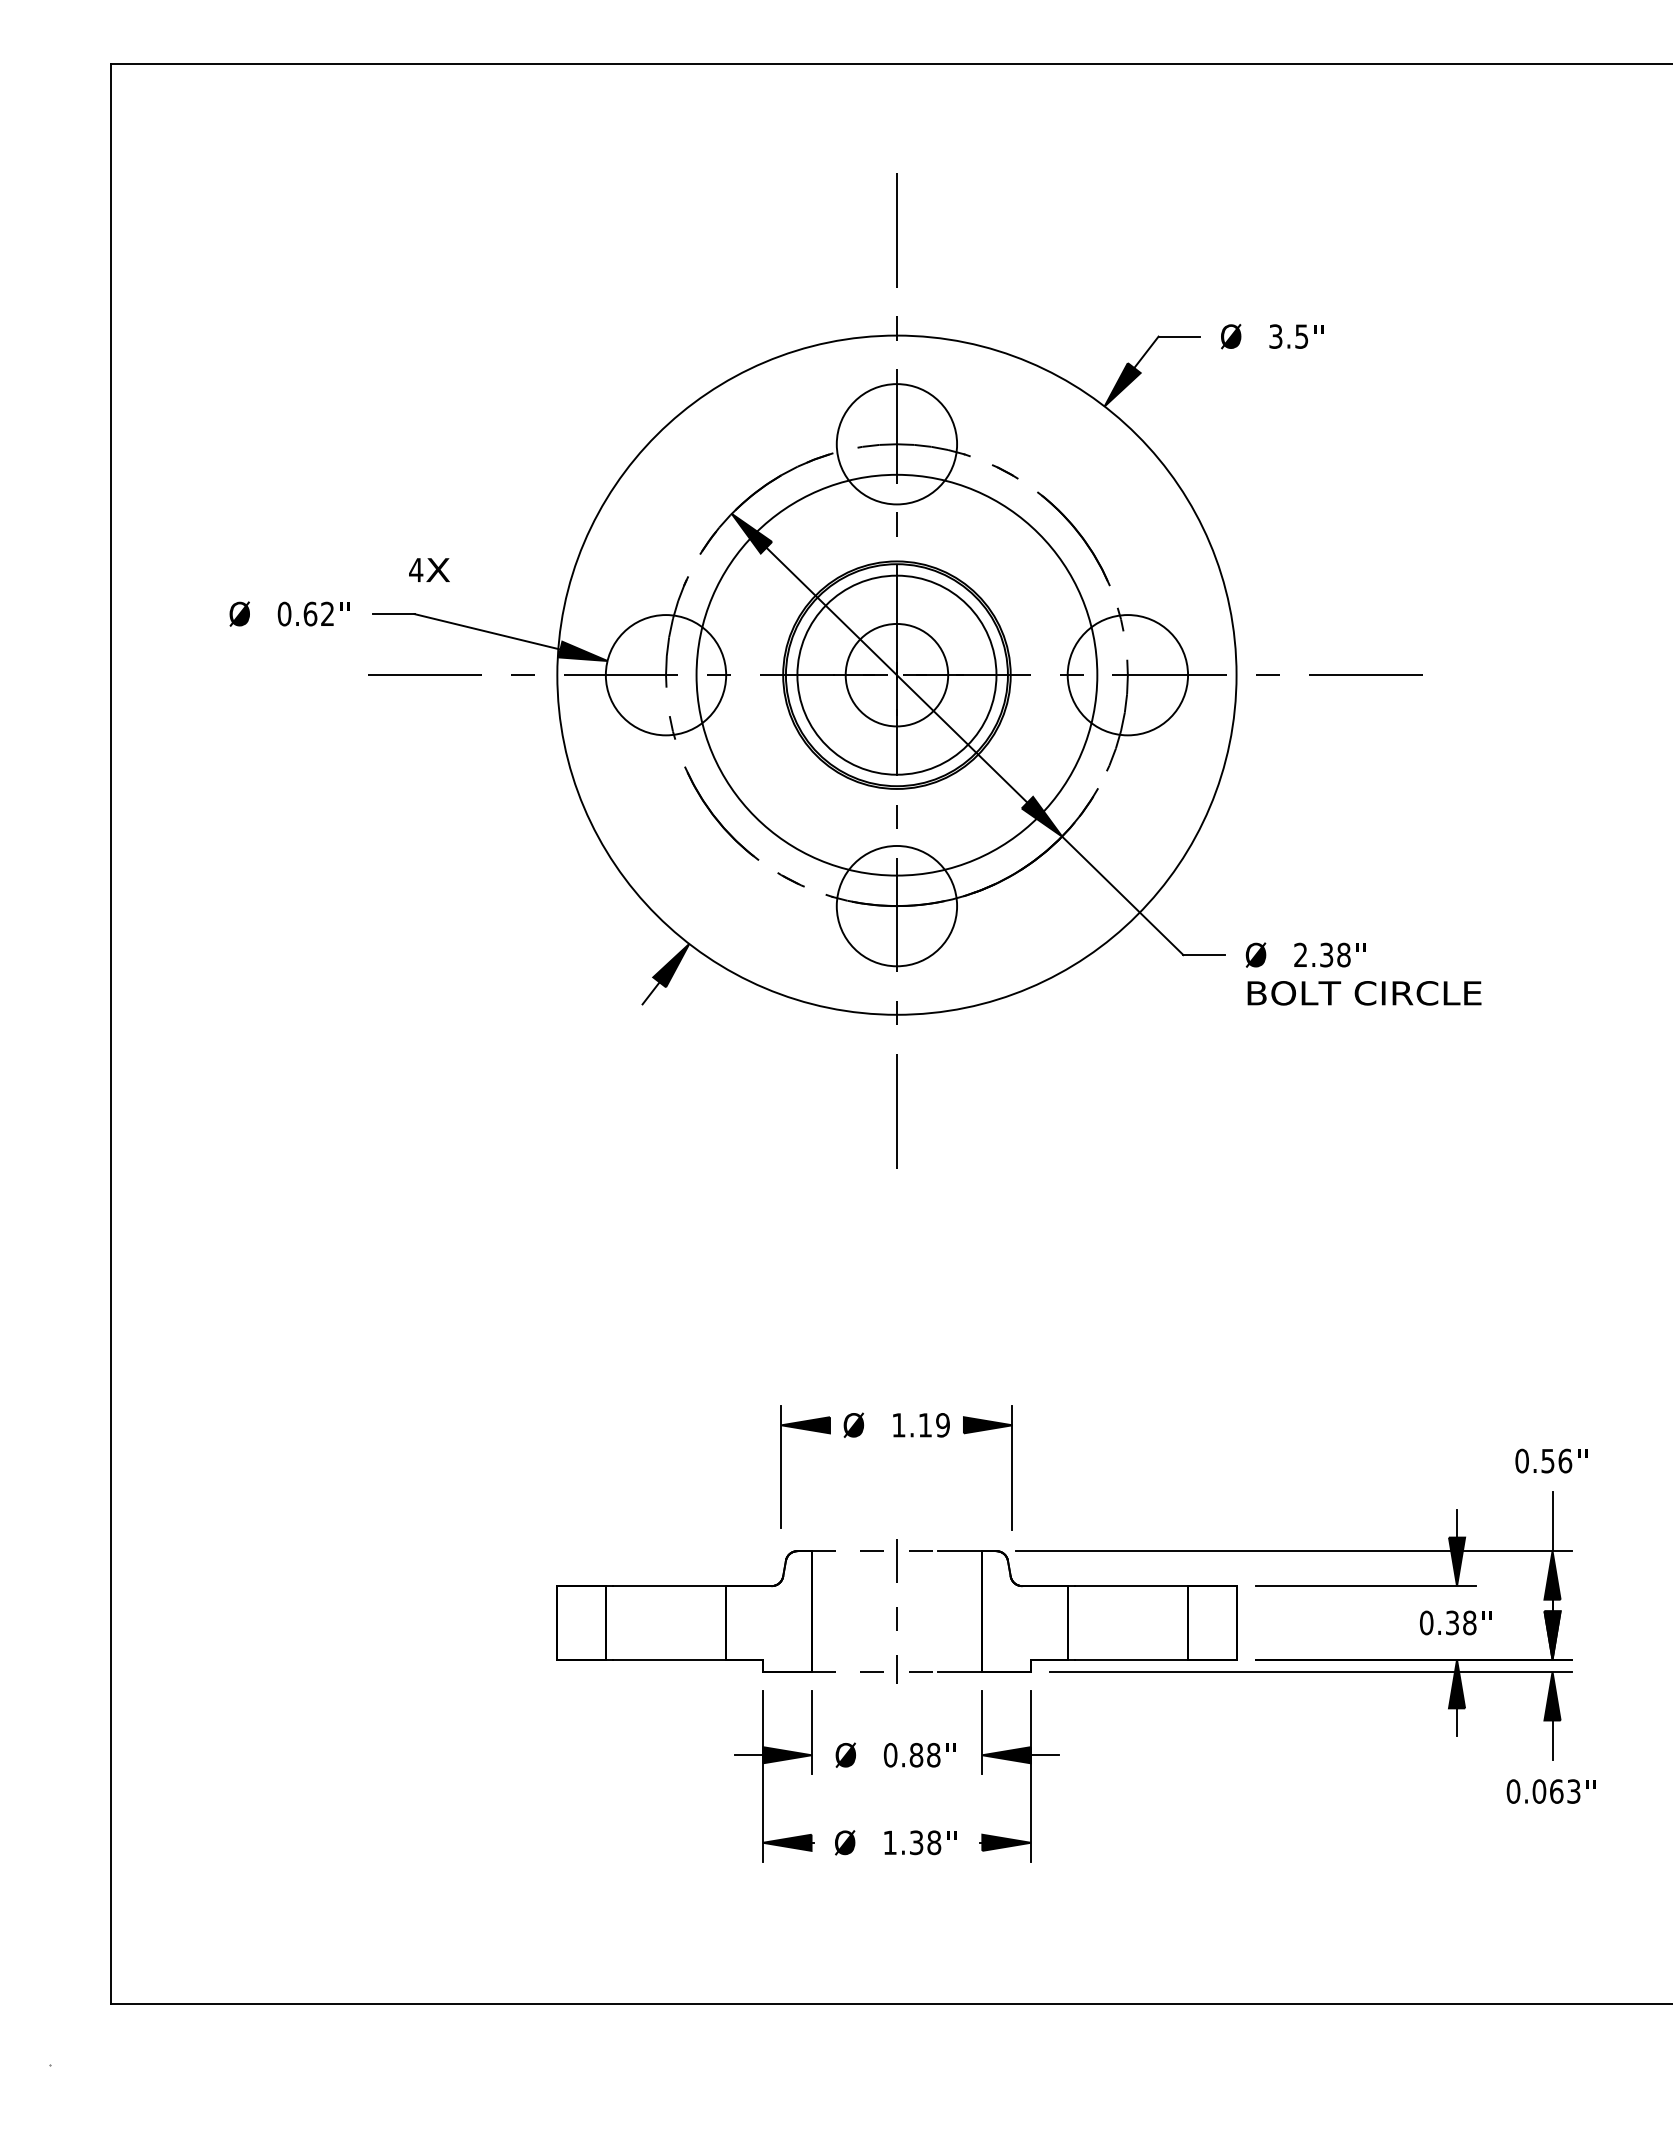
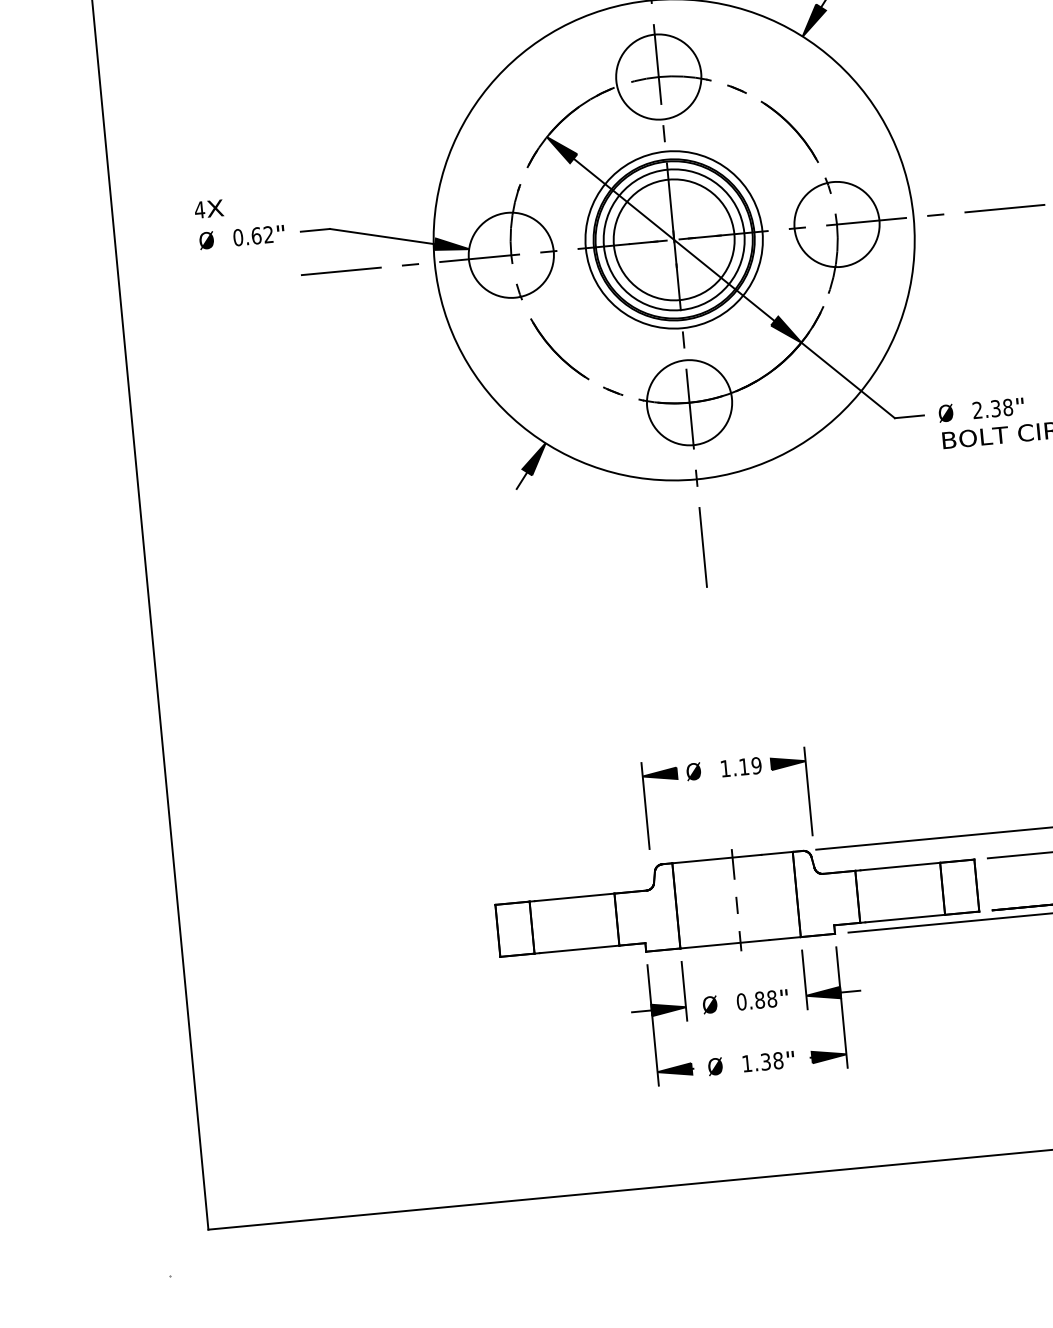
text: (429, 569) -> (209, 208), moved
circle: (896, 674) -> (673, 239), size x0.62
circle: (896, 674) -> (673, 239), size x1.67
line: (875, 1551) -> (717, 859), dashed -> solid
line: (875, 1671) -> (725, 943), dashed -> solid

